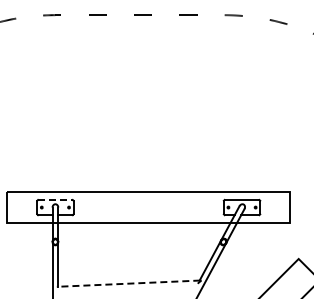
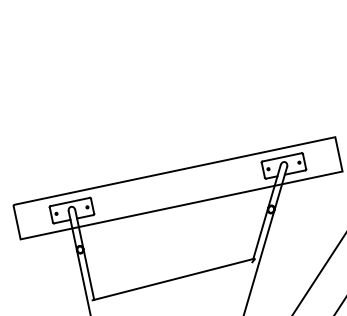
line: (55, 199) -> (70, 201), dashed -> solid
line: (128, 283) -> (173, 279), dashed -> solid

